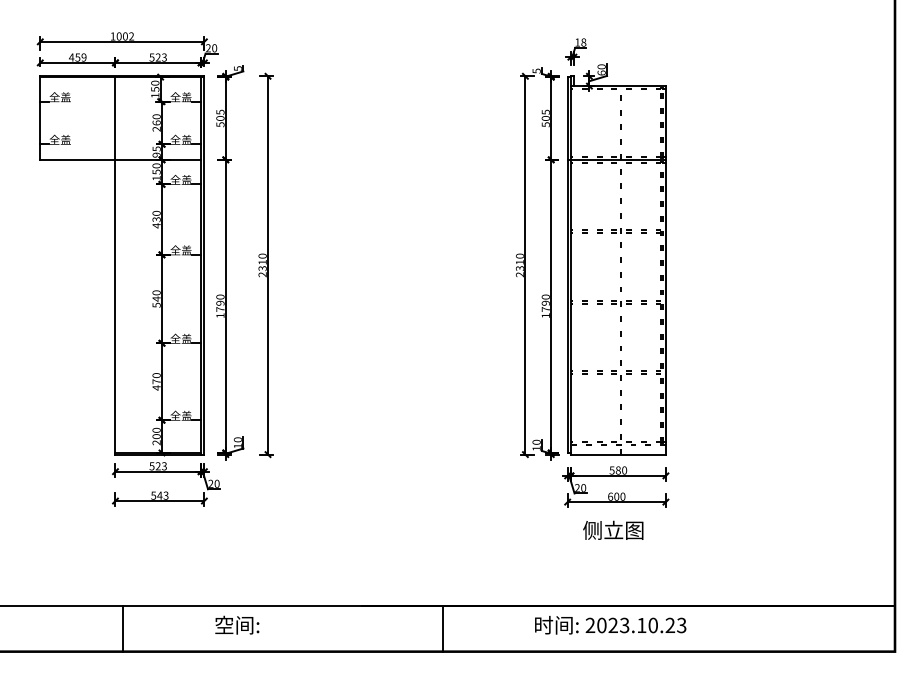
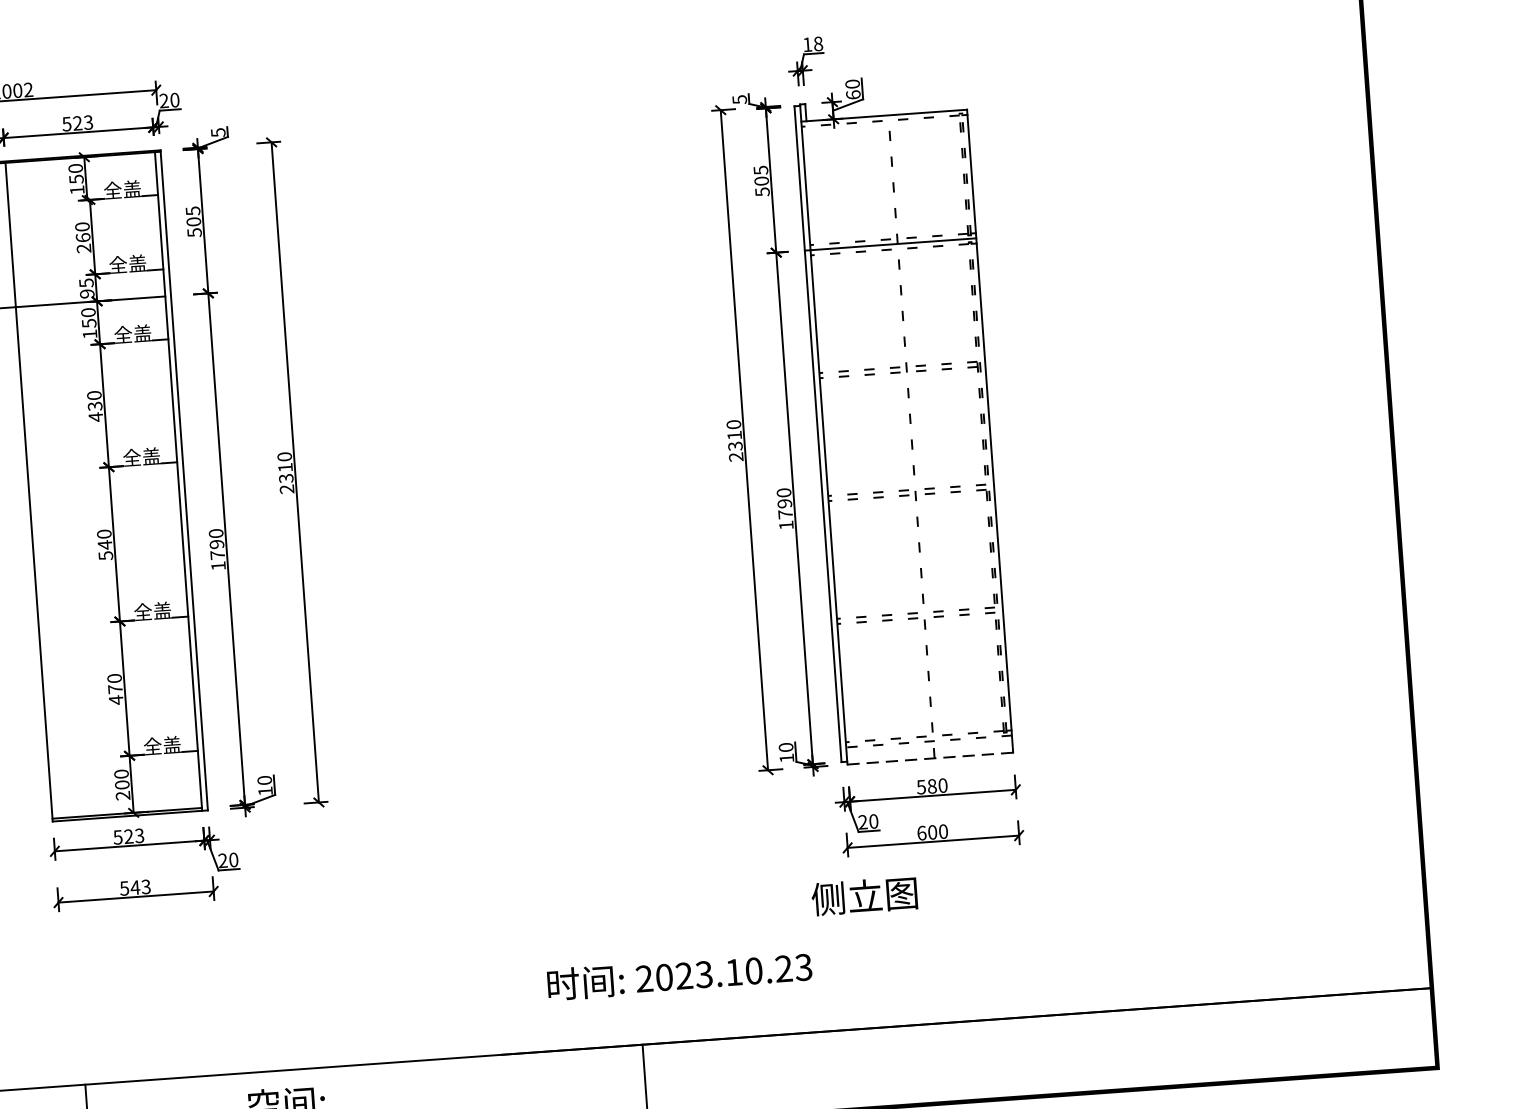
line: (617, 454) -> (928, 758), solid -> dashed
text: (613, 529) -> (864, 894), moved
text: (610, 625) -> (679, 976), moved

